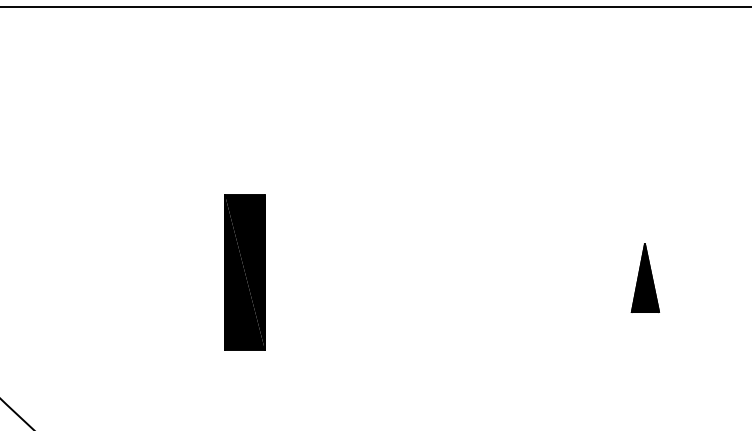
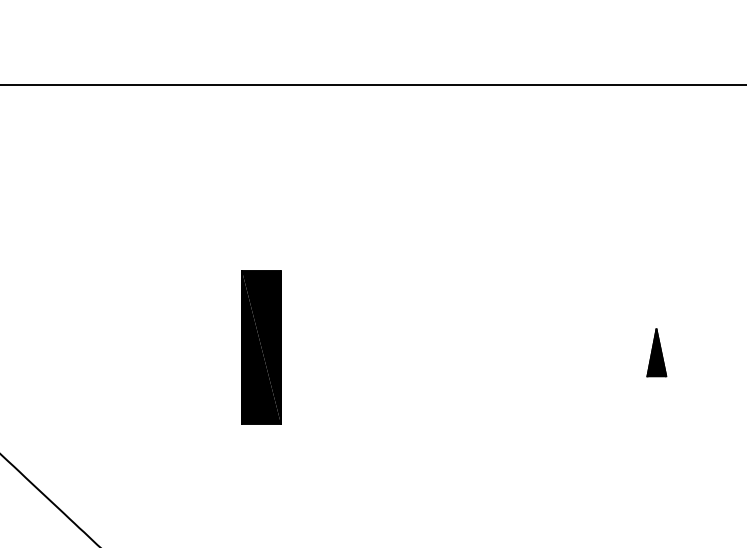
part: (645, 277) -> (656, 352), size x0.7

